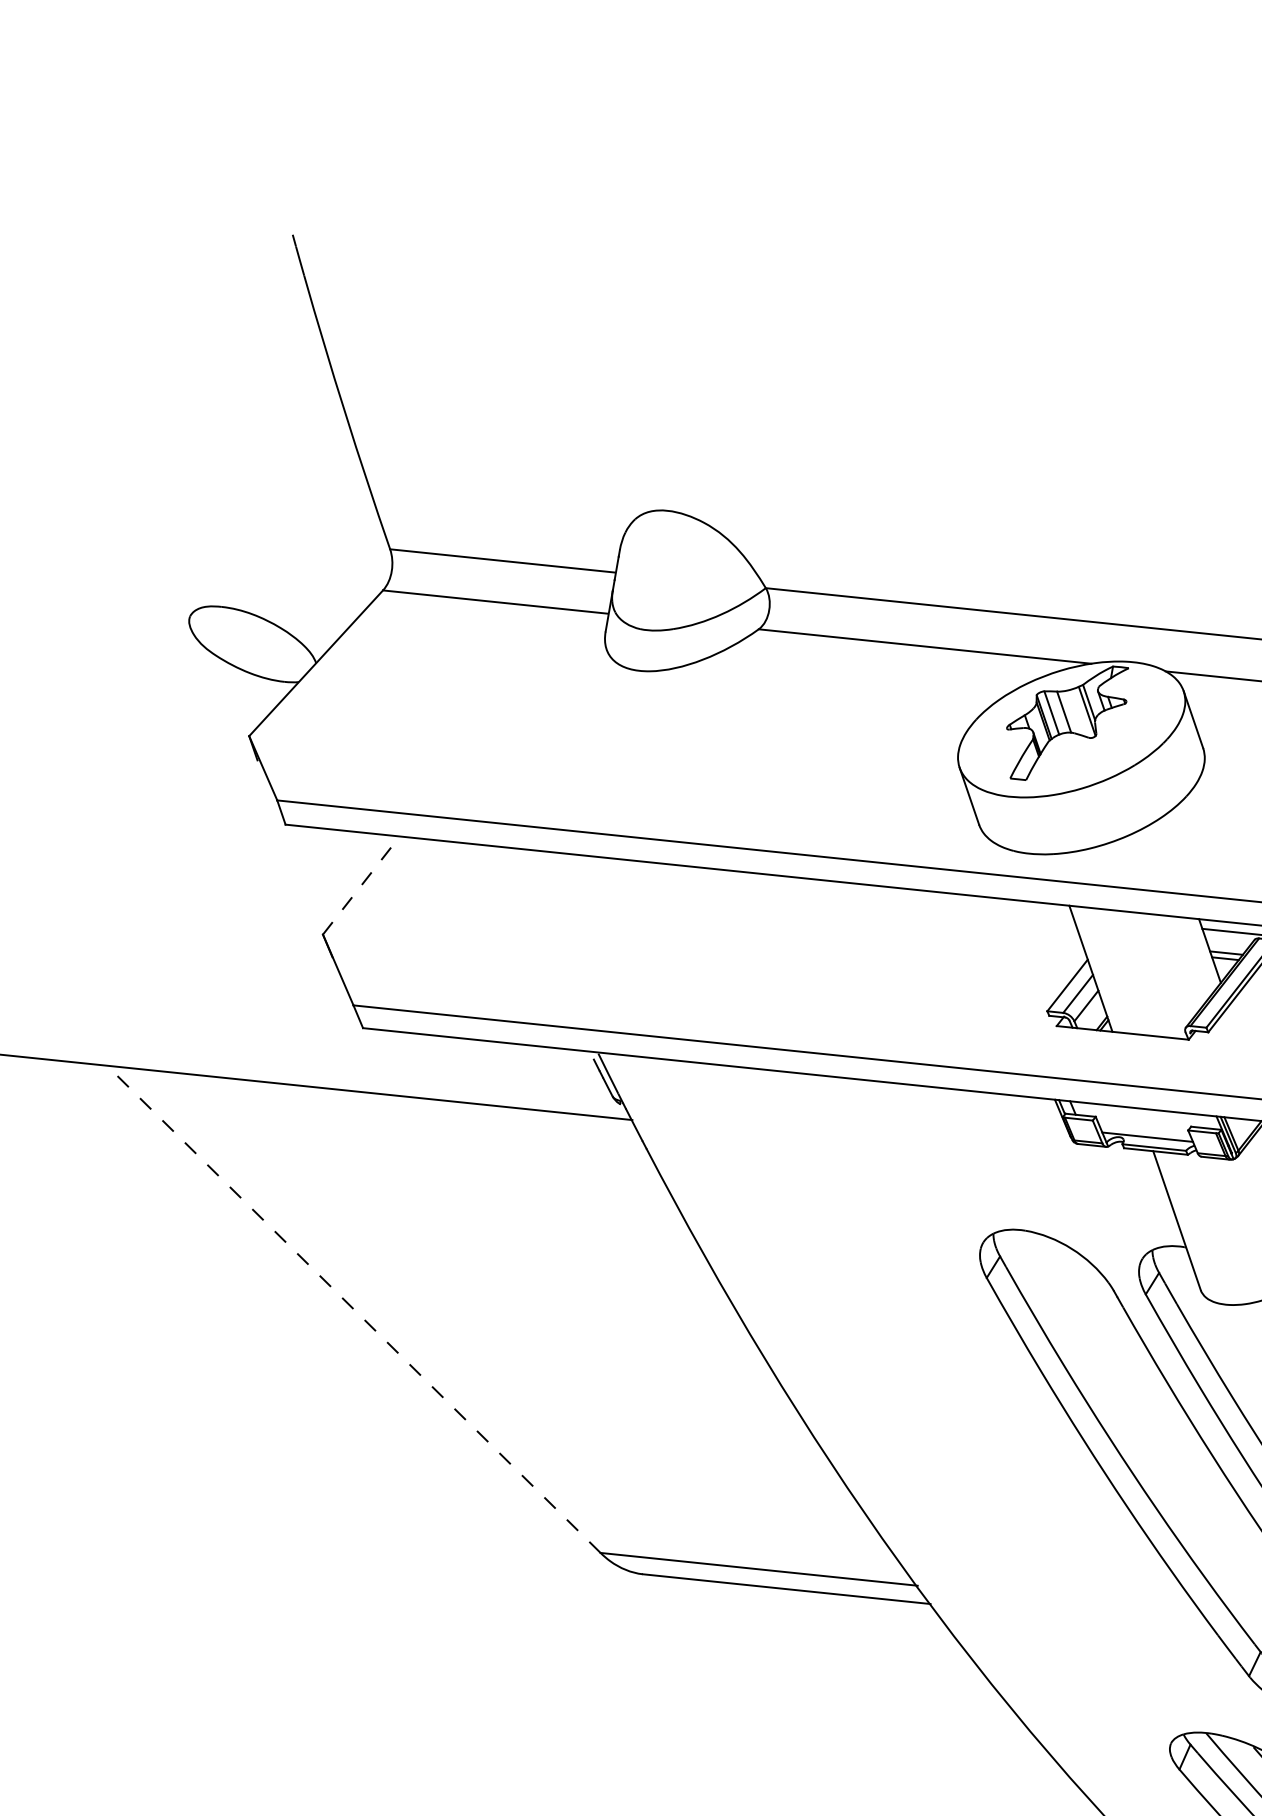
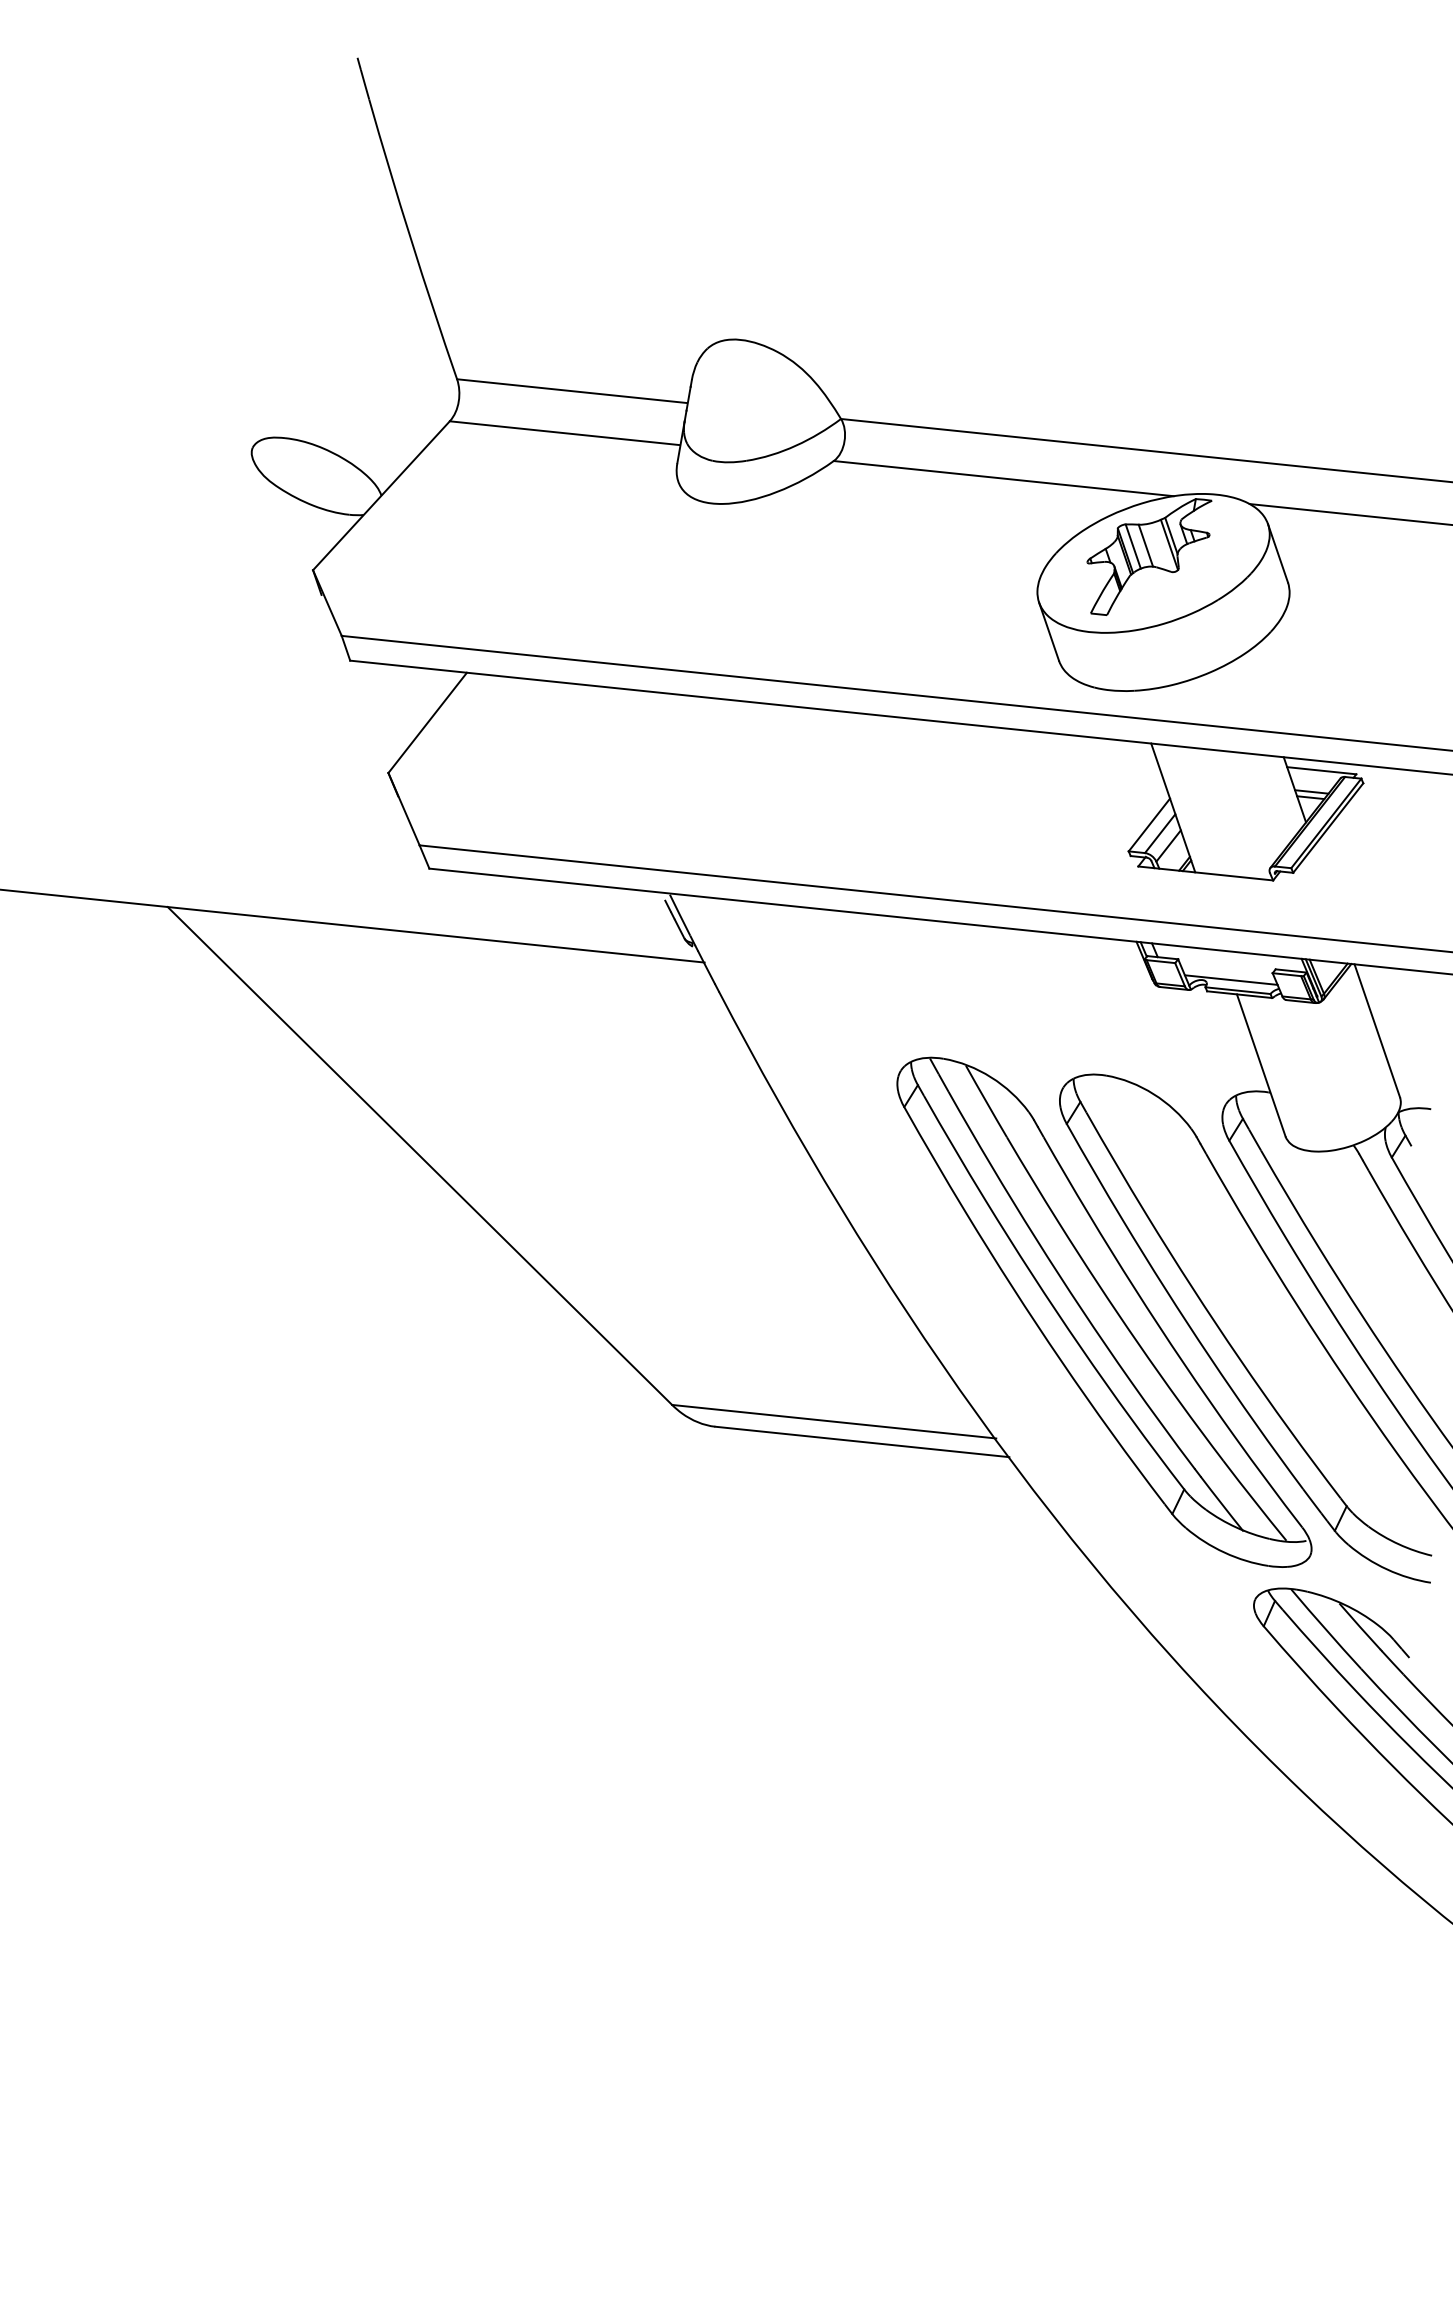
line: (361, 885) -> (427, 722), dashed -> solid
line: (353, 1308) -> (419, 1155), dashed -> solid
part: (1023, 1461) -> (1104, 1311), added

